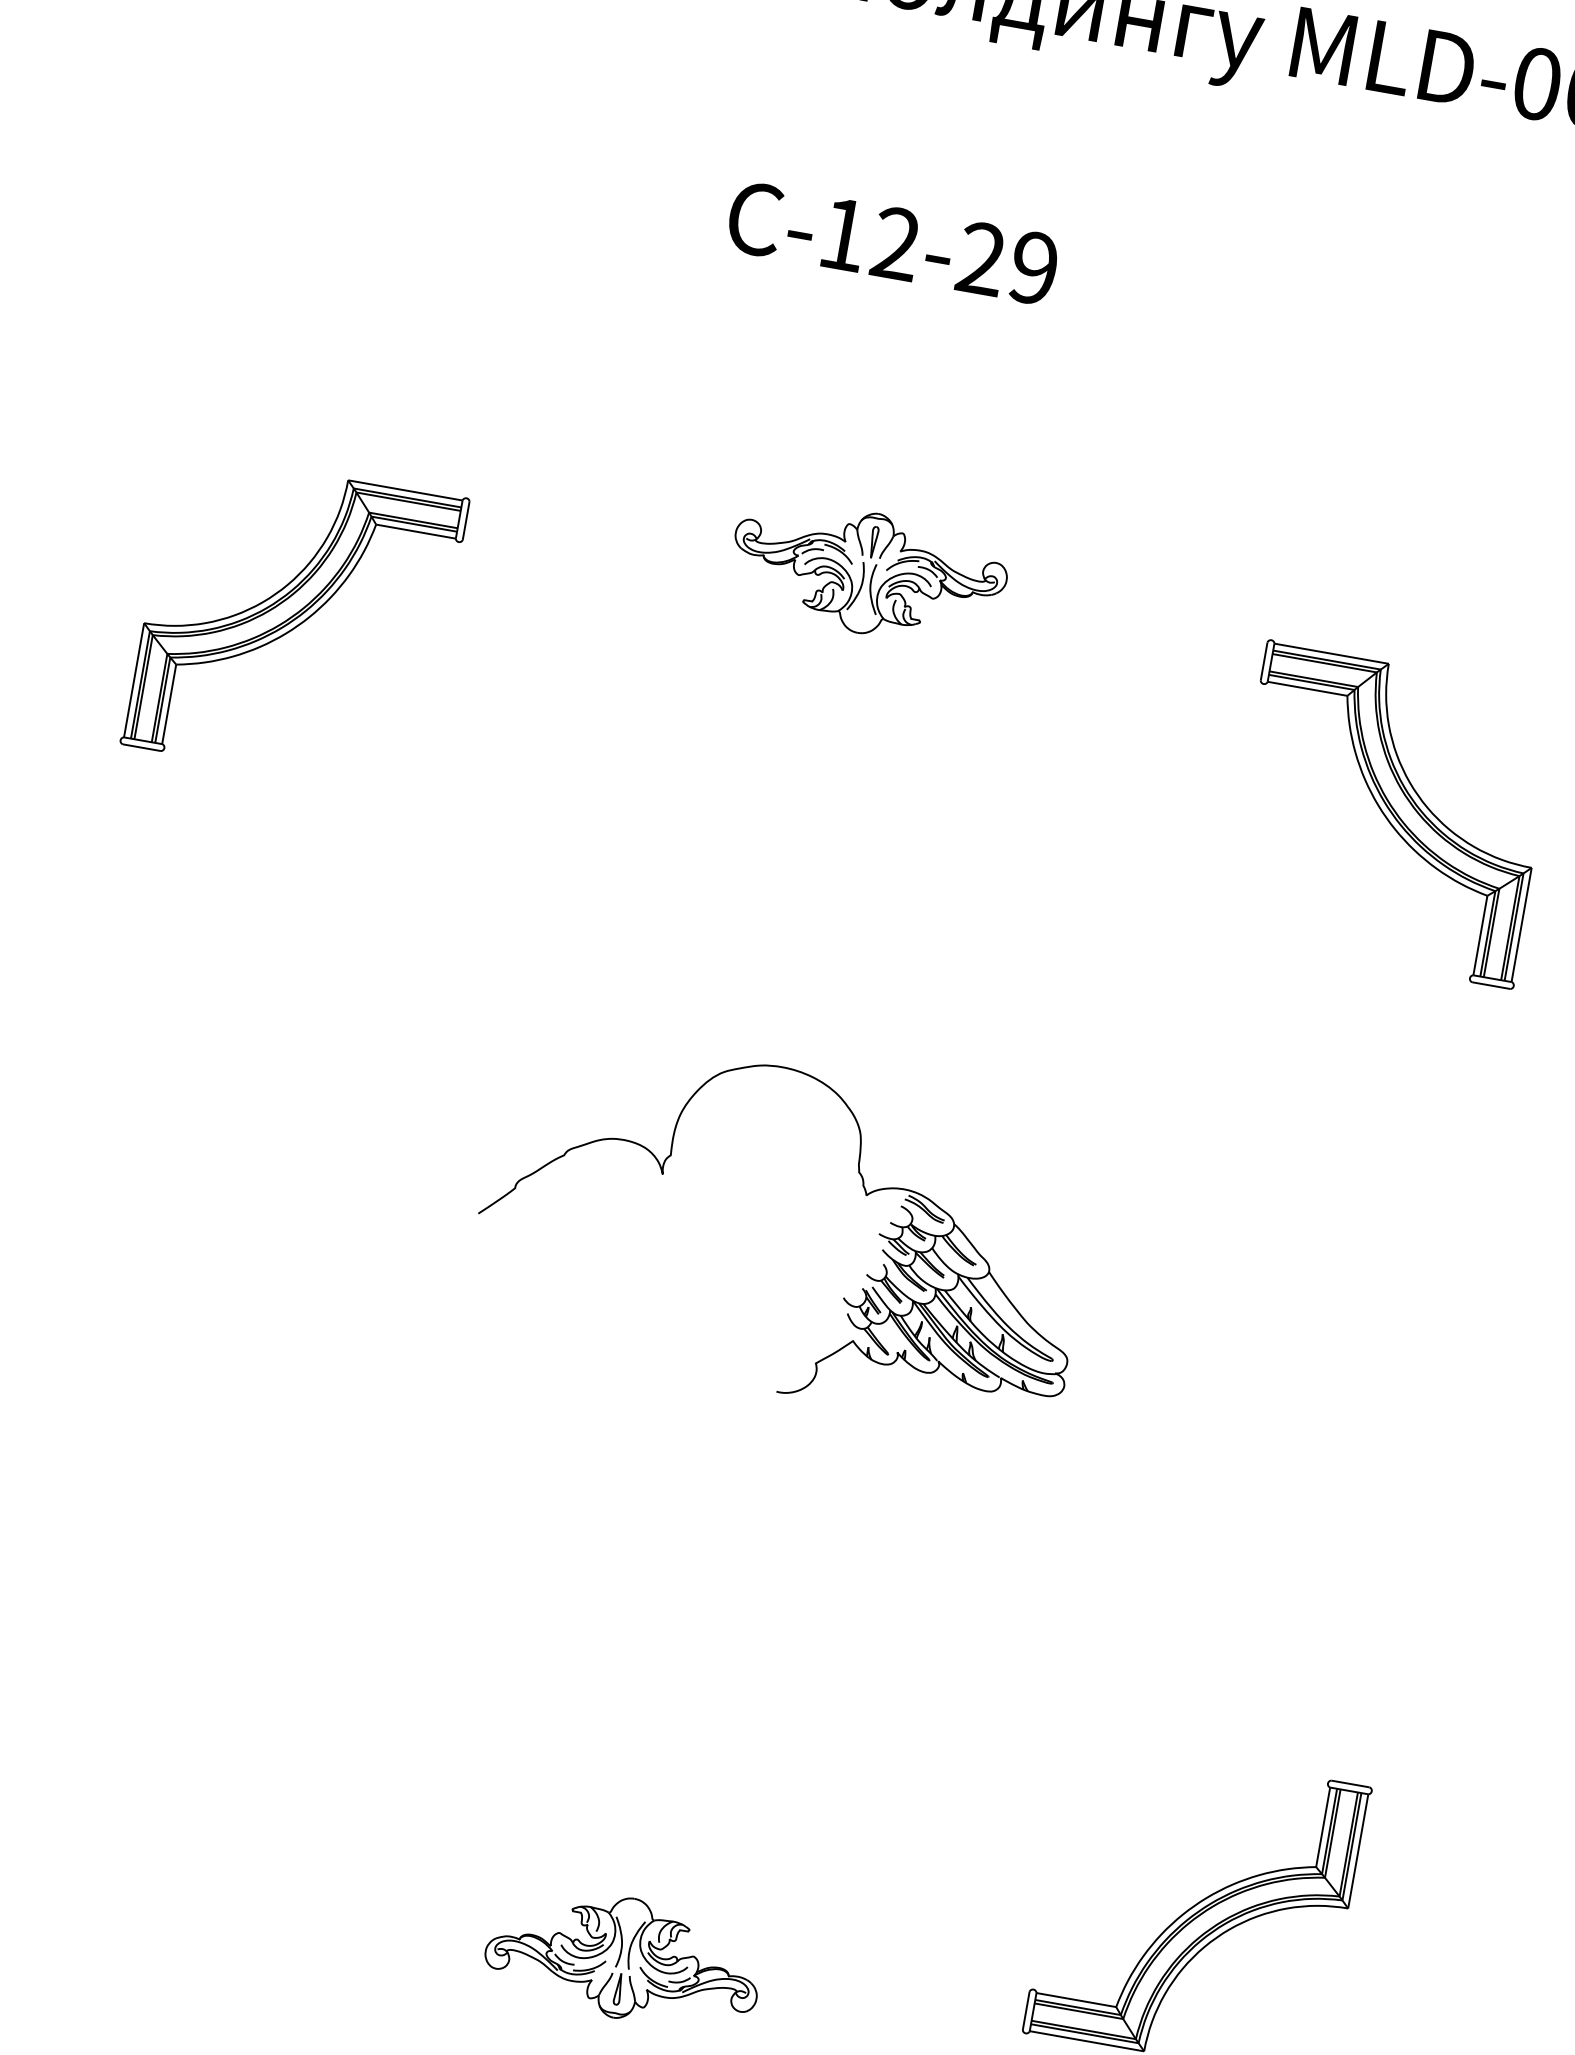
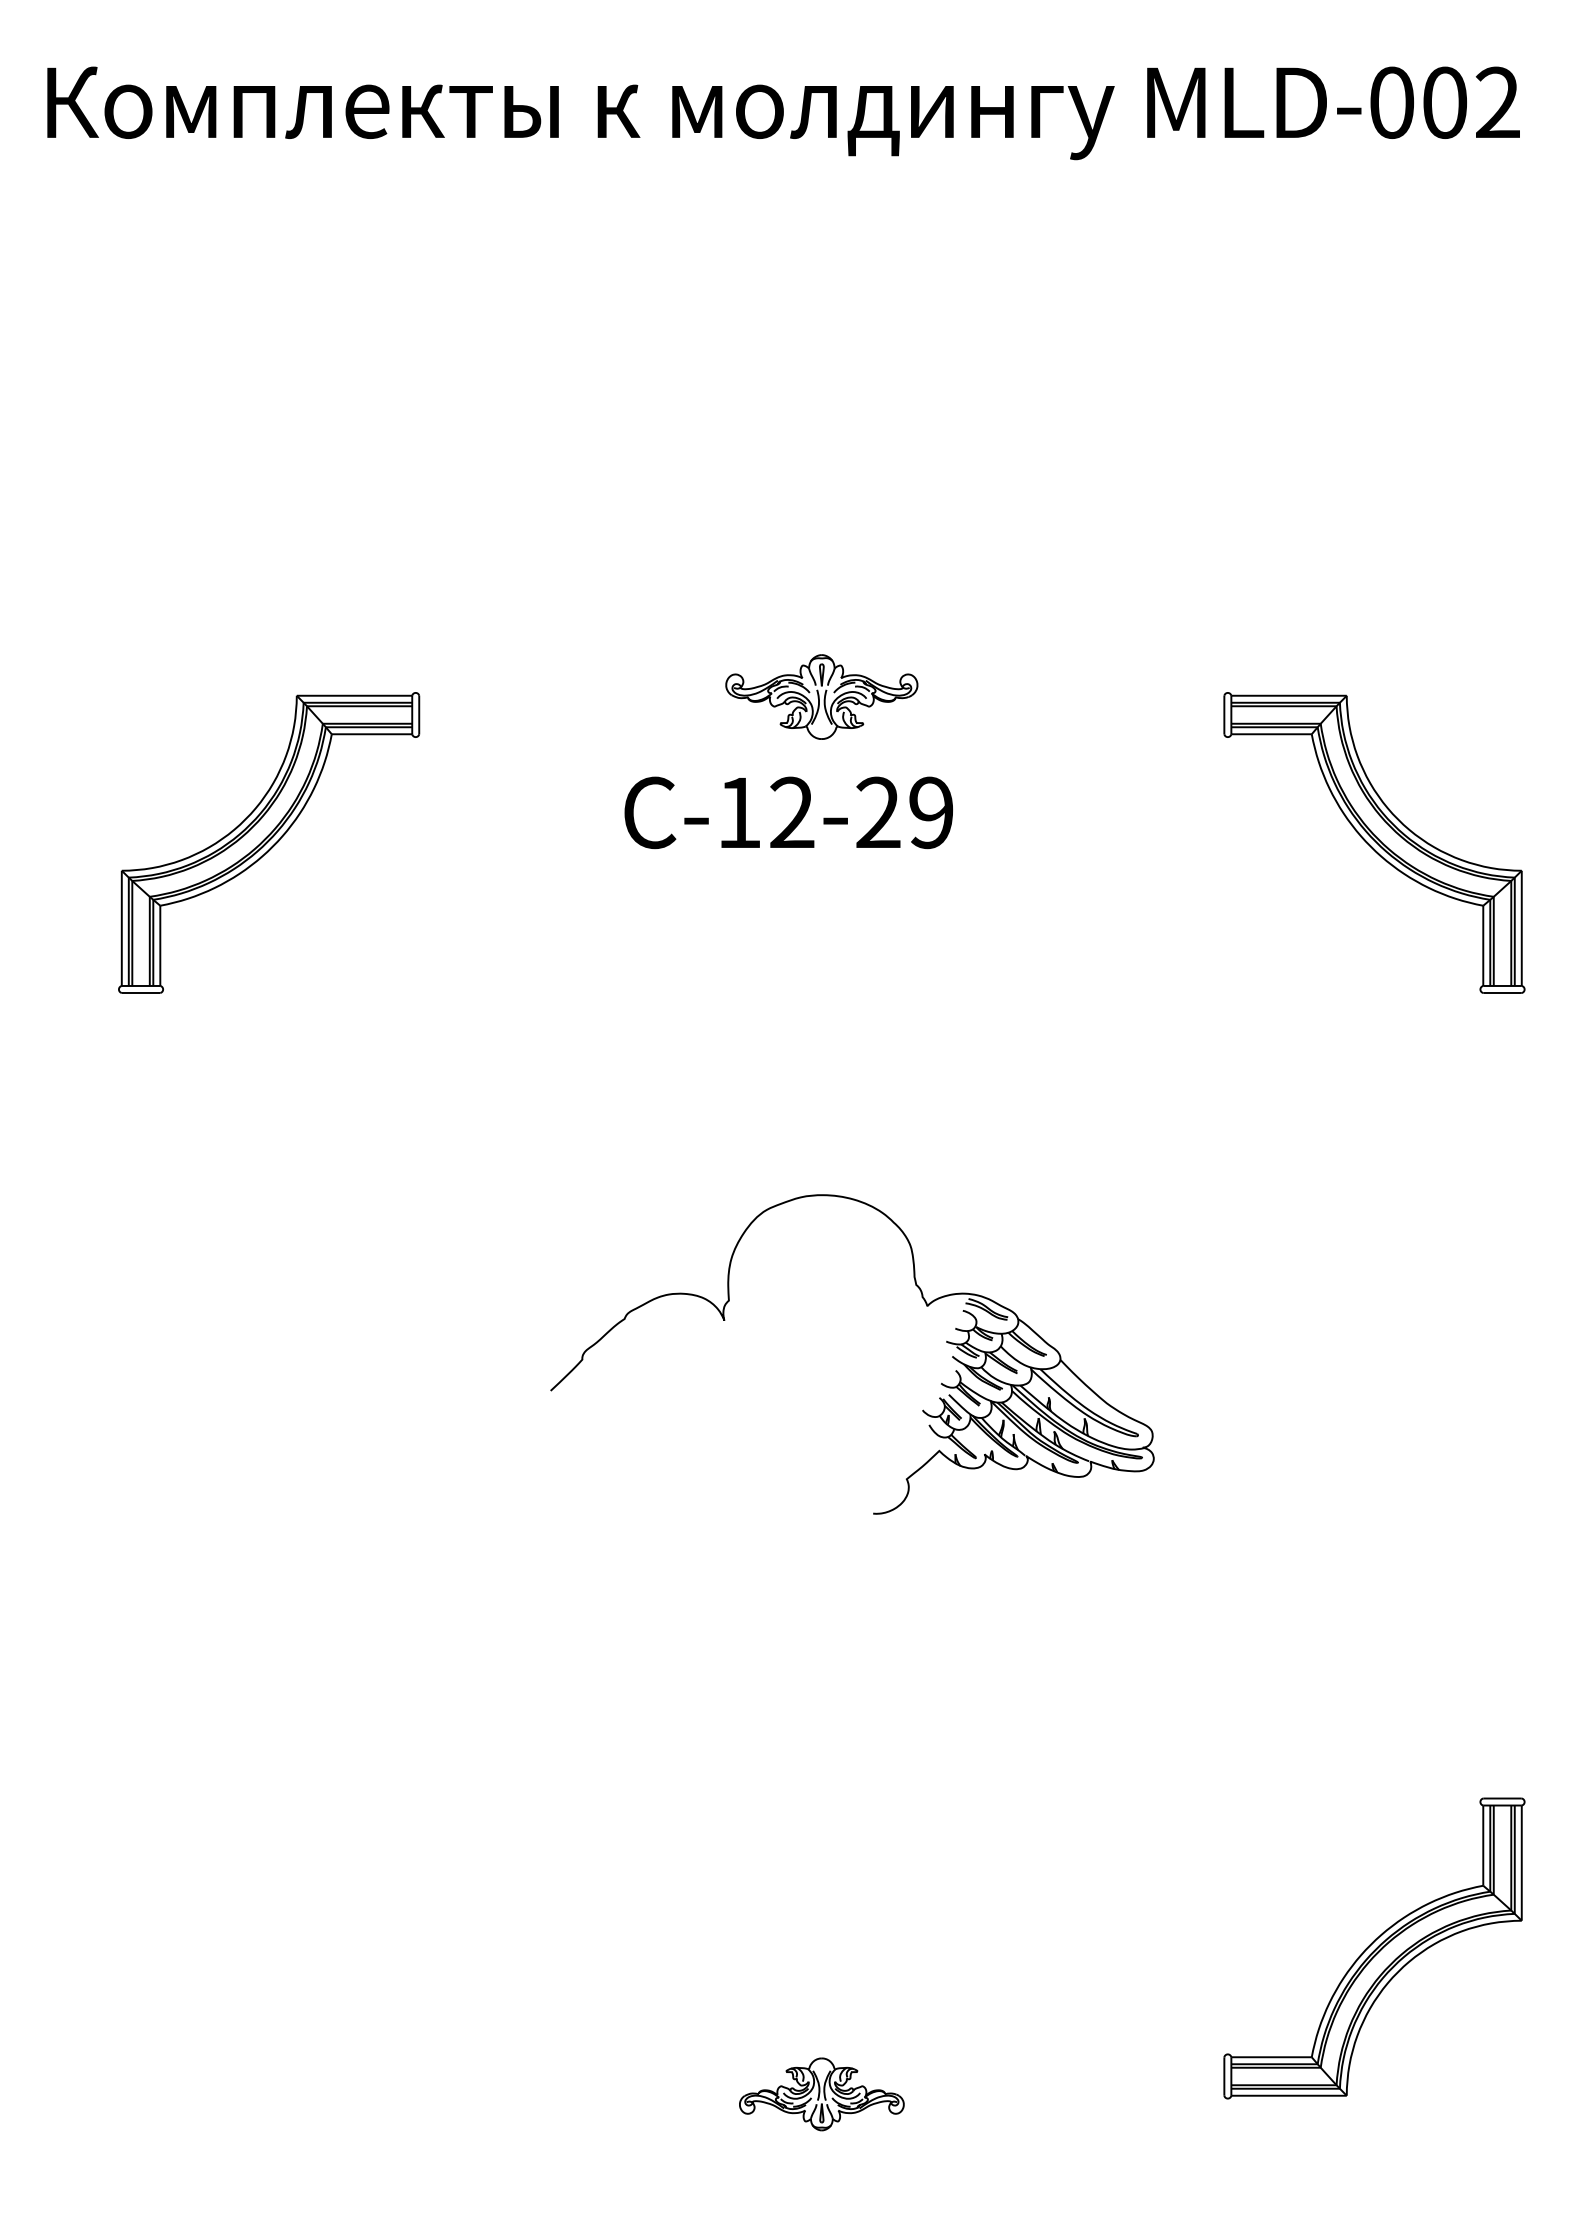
text: (892, 242) -> (788, 812), moved
part: (868, 572) -> (821, 696), size x0.7
part: (623, 1958) -> (821, 2094), size x0.6

